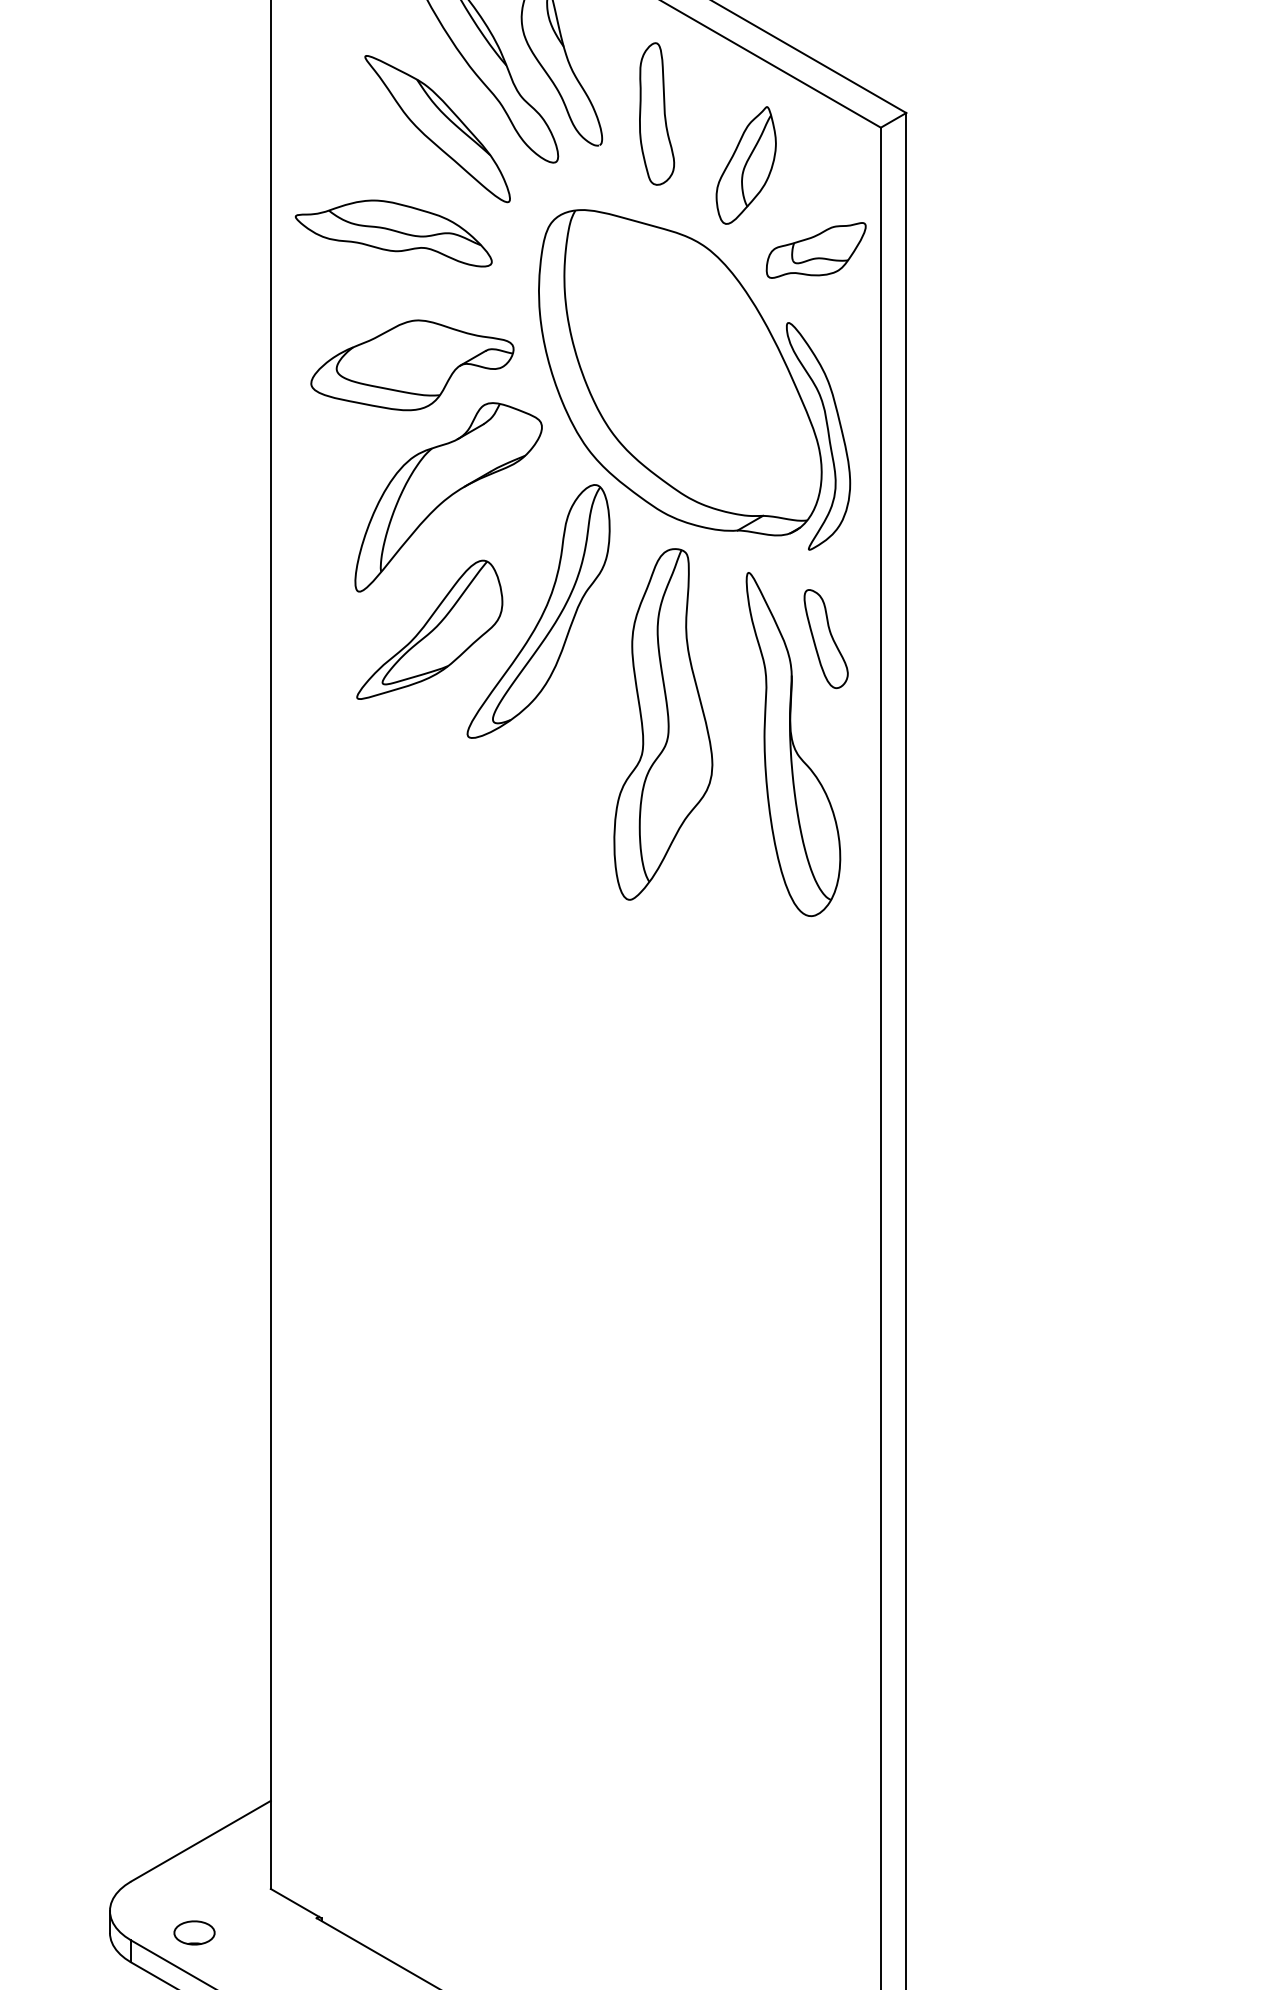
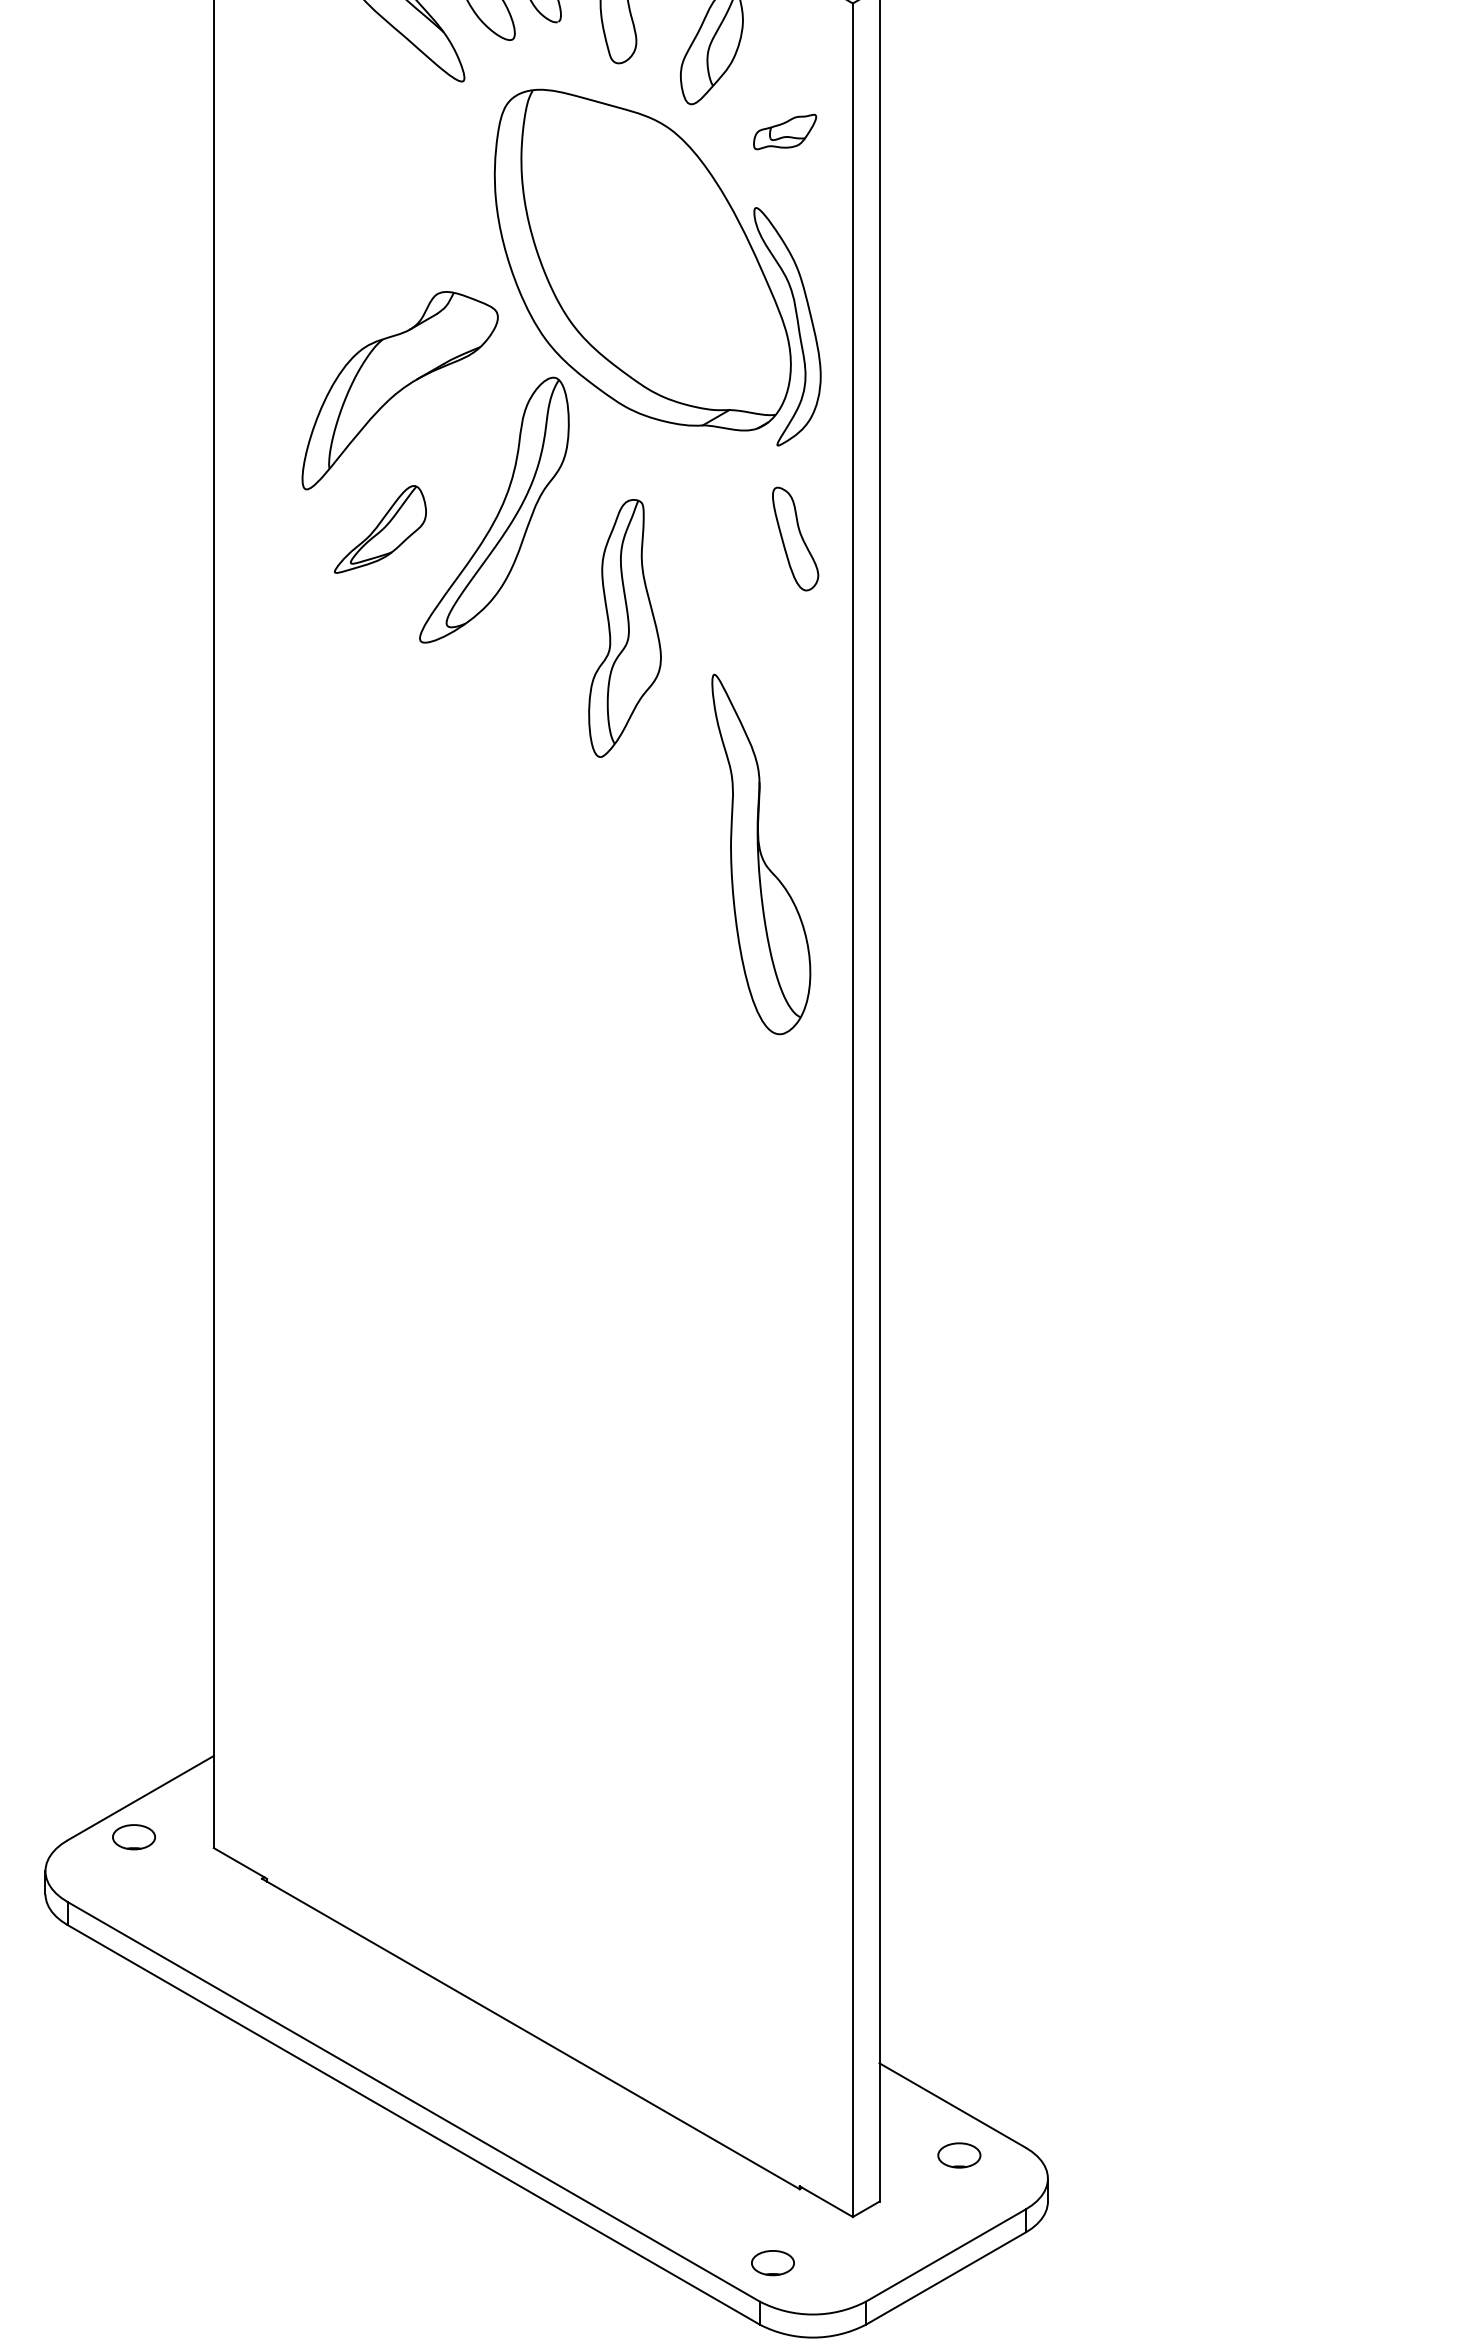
part: (393, 232) -> (342, 113), removed
part: (815, 249) -> (784, 131), size x0.6
part: (412, 365) -> (362, 252), removed
part: (429, 629) -> (380, 529), size x0.6
part: (662, 724) -> (624, 628), size x0.7
part: (793, 744) -> (761, 854), moved
part: (194, 1933) -> (133, 1837), moved

